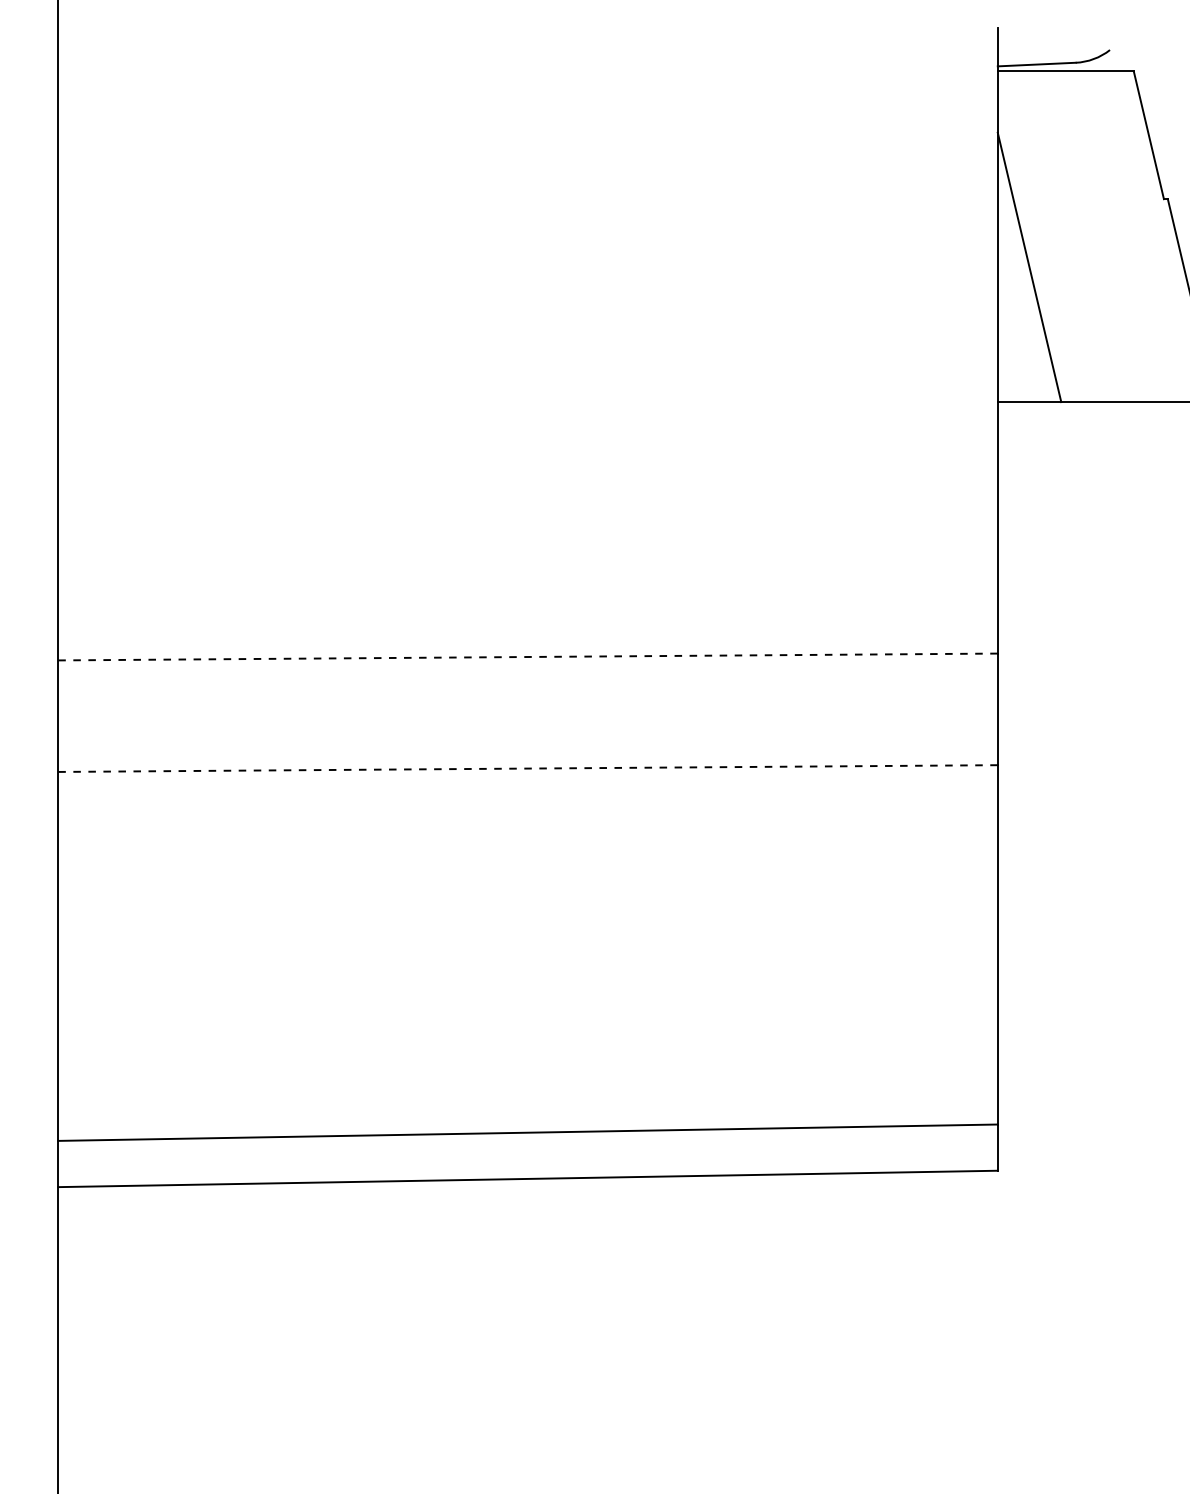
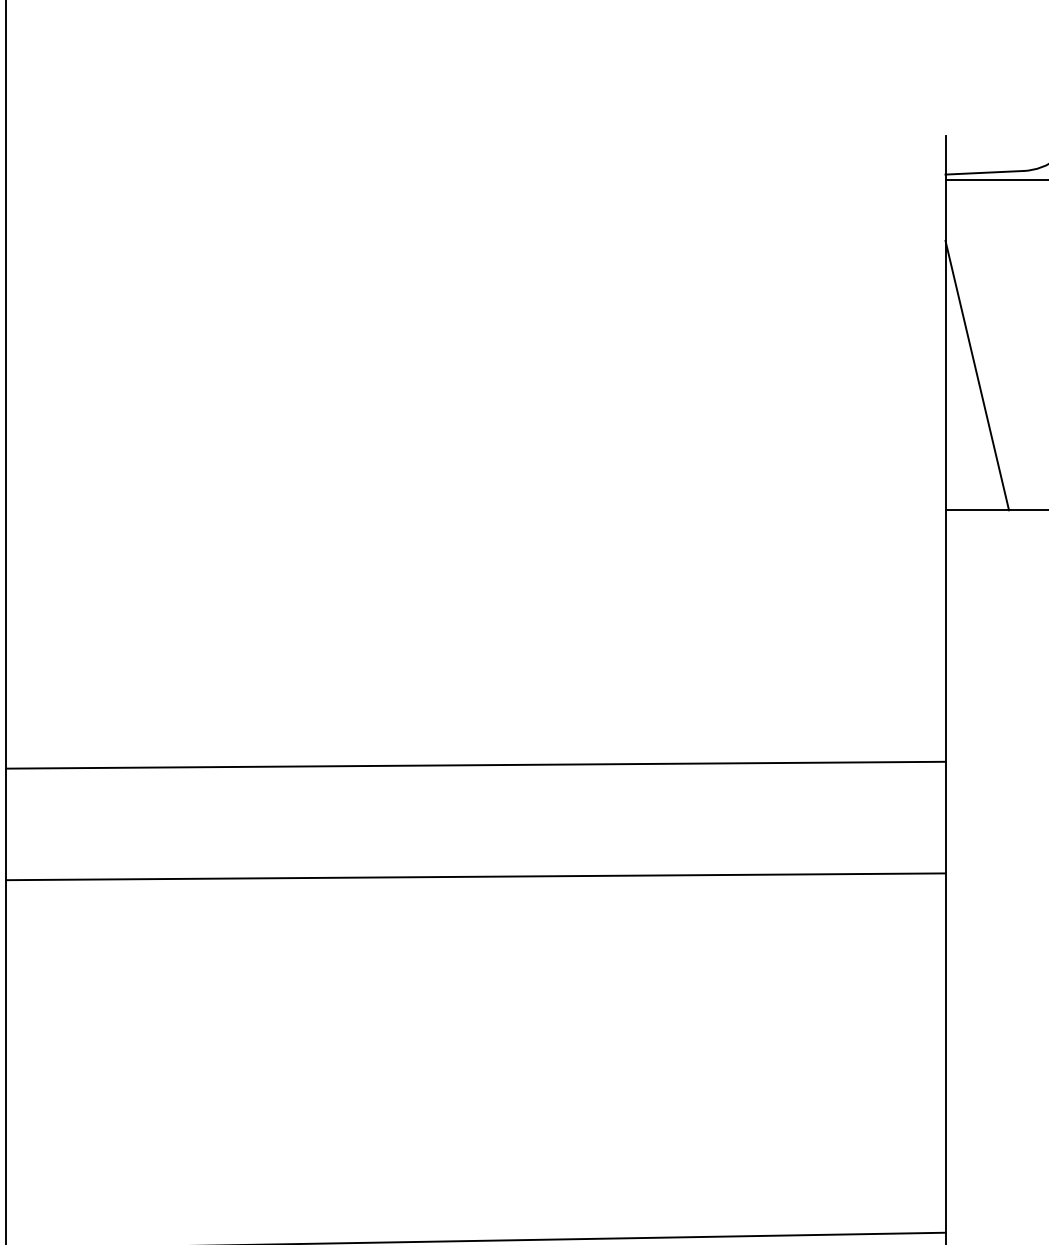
line: (528, 657) -> (476, 765), dashed -> solid
line: (528, 768) -> (476, 876), dashed -> solid

